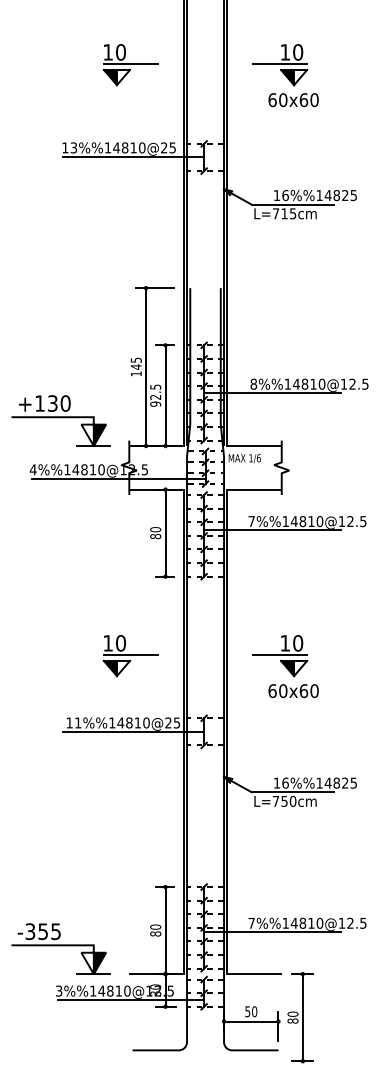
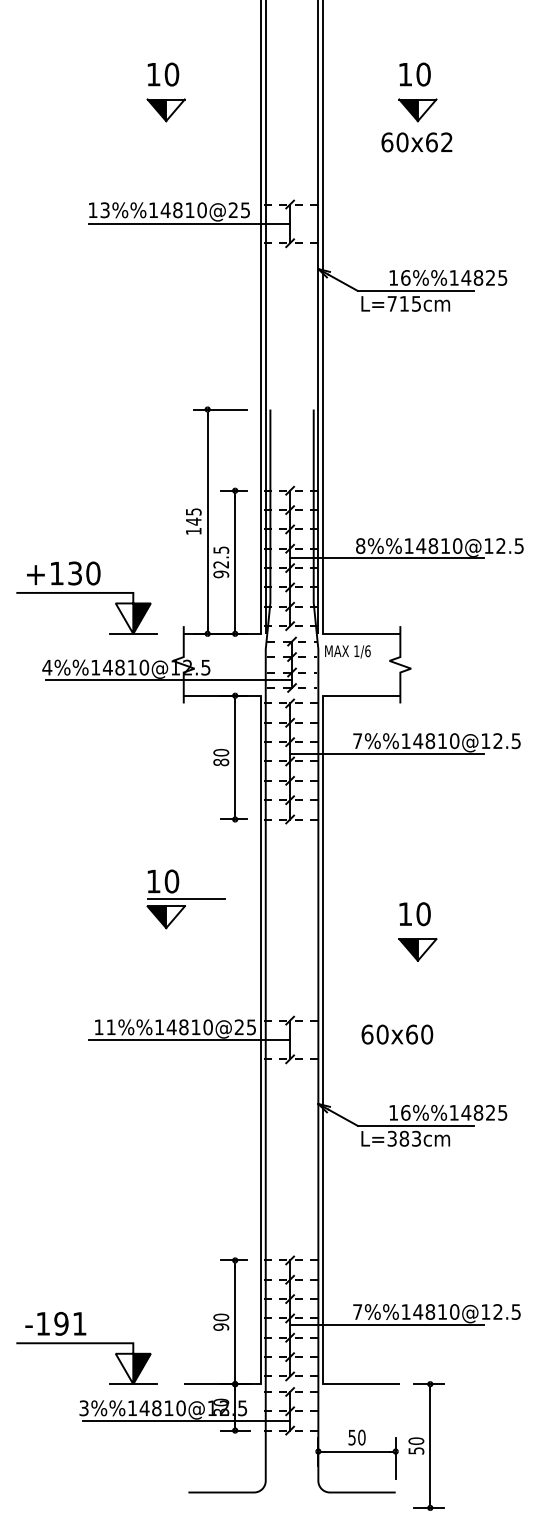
line: (130, 64) -> (185, 91), removed
line: (279, 64) -> (397, 91), removed
text: (314, 100) -> (446, 142), 60x60 -> 60x62
line: (279, 655) -> (397, 931), removed
part: (130, 656) -> (185, 900), moved
text: (293, 691) -> (397, 1035), moved
text: (284, 800) -> (404, 1137), L=750cm -> L=383cm
text: (42, 931) -> (60, 1323), -355 -> -191
text: (155, 933) -> (220, 1326), 80 -> 90
text: (292, 1020) -> (415, 1450), 80 -> 50

